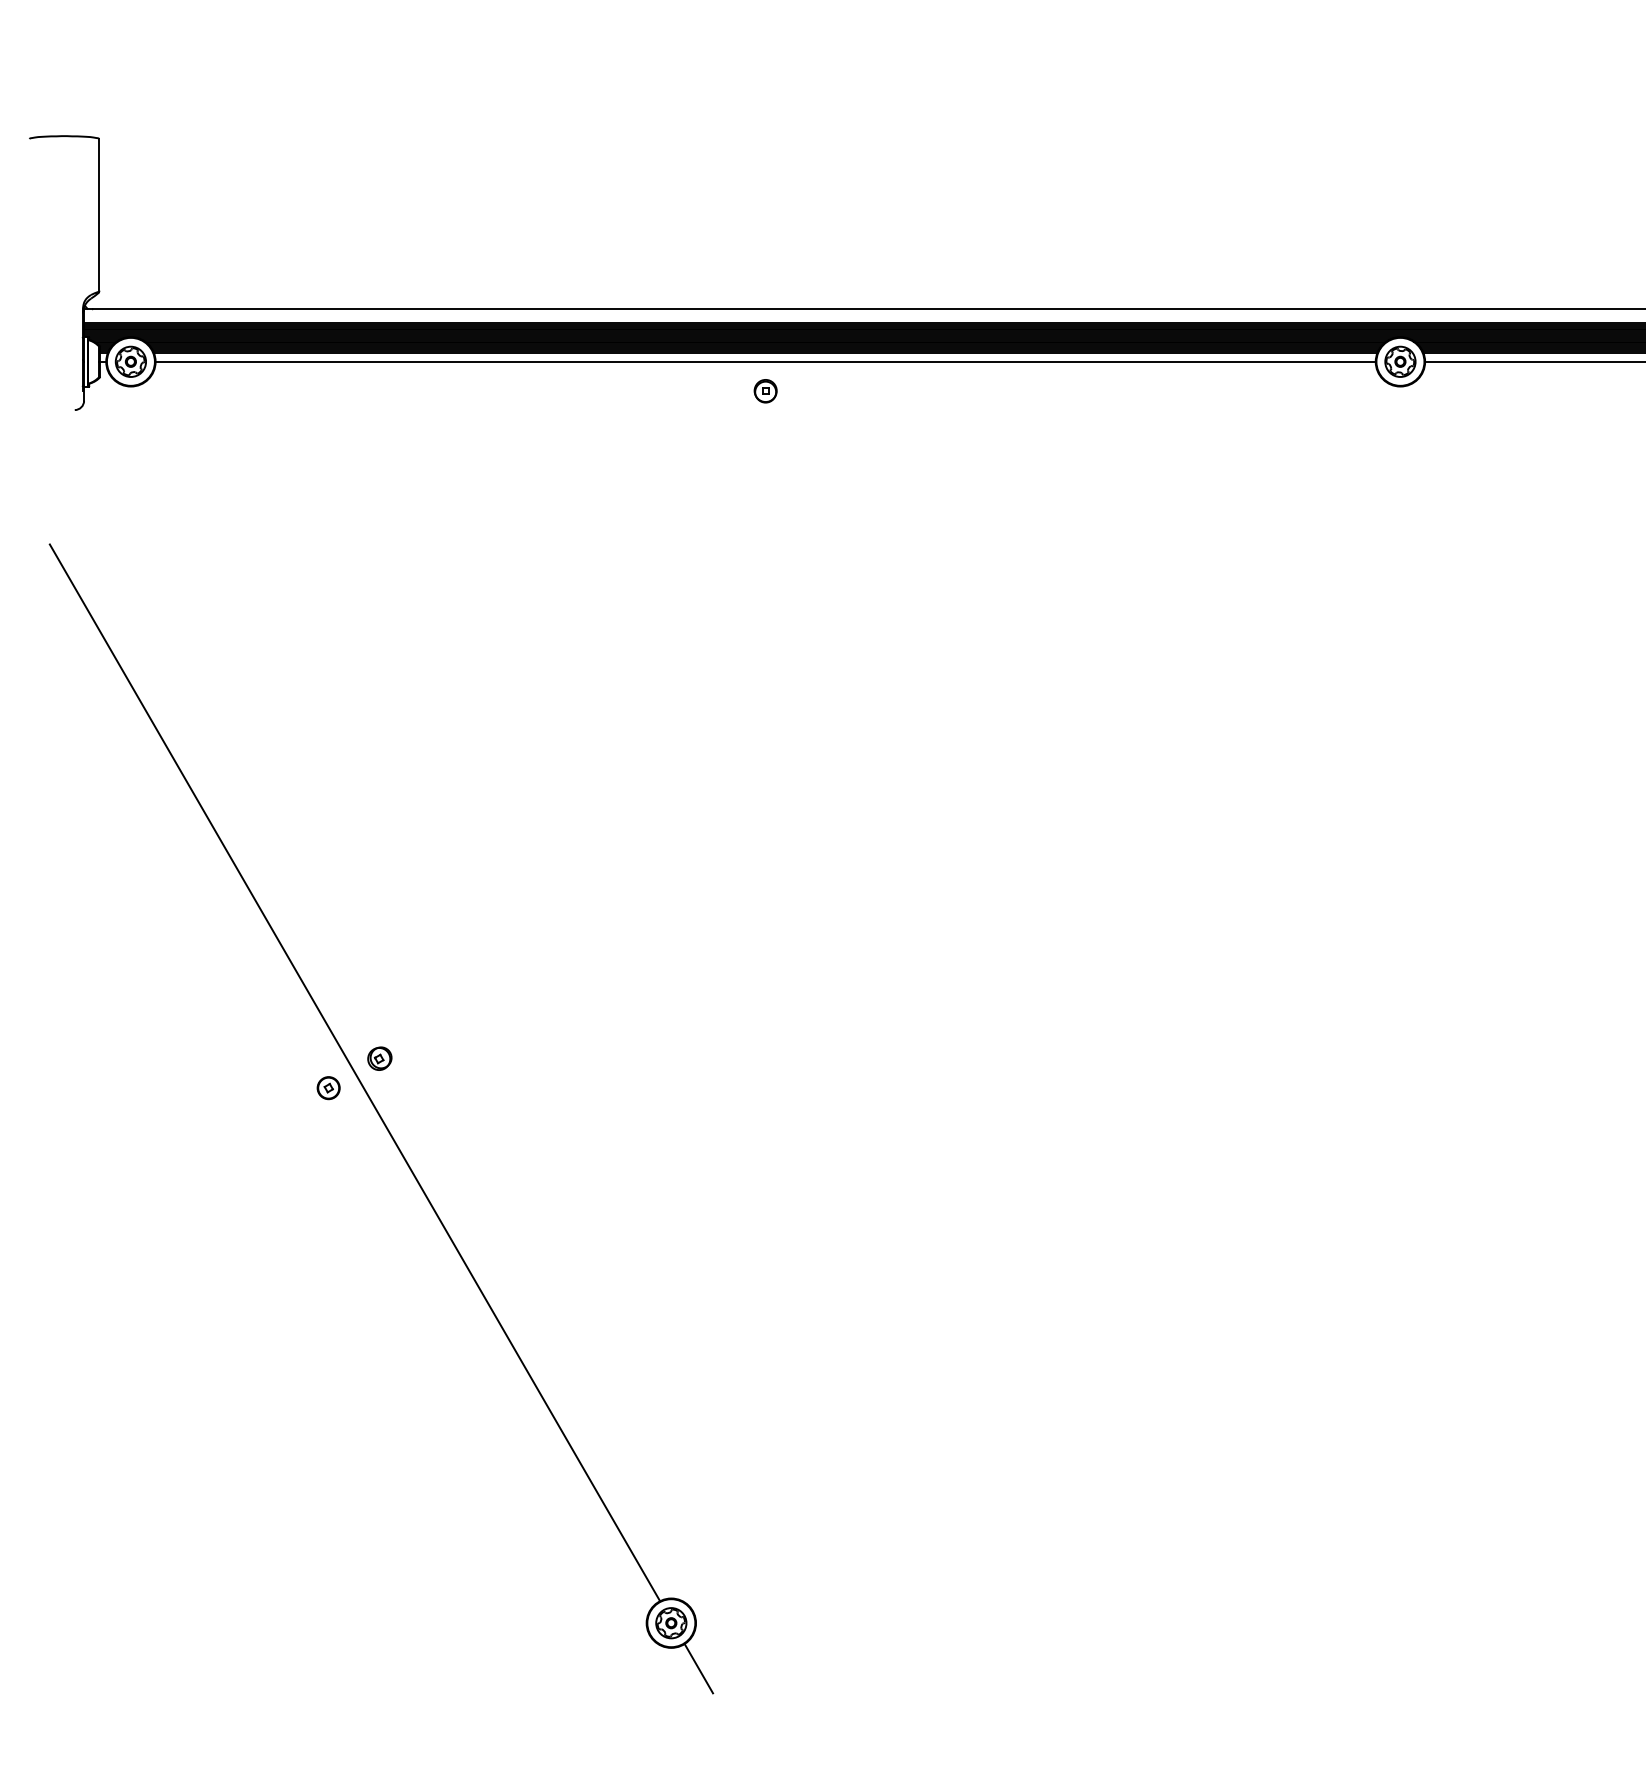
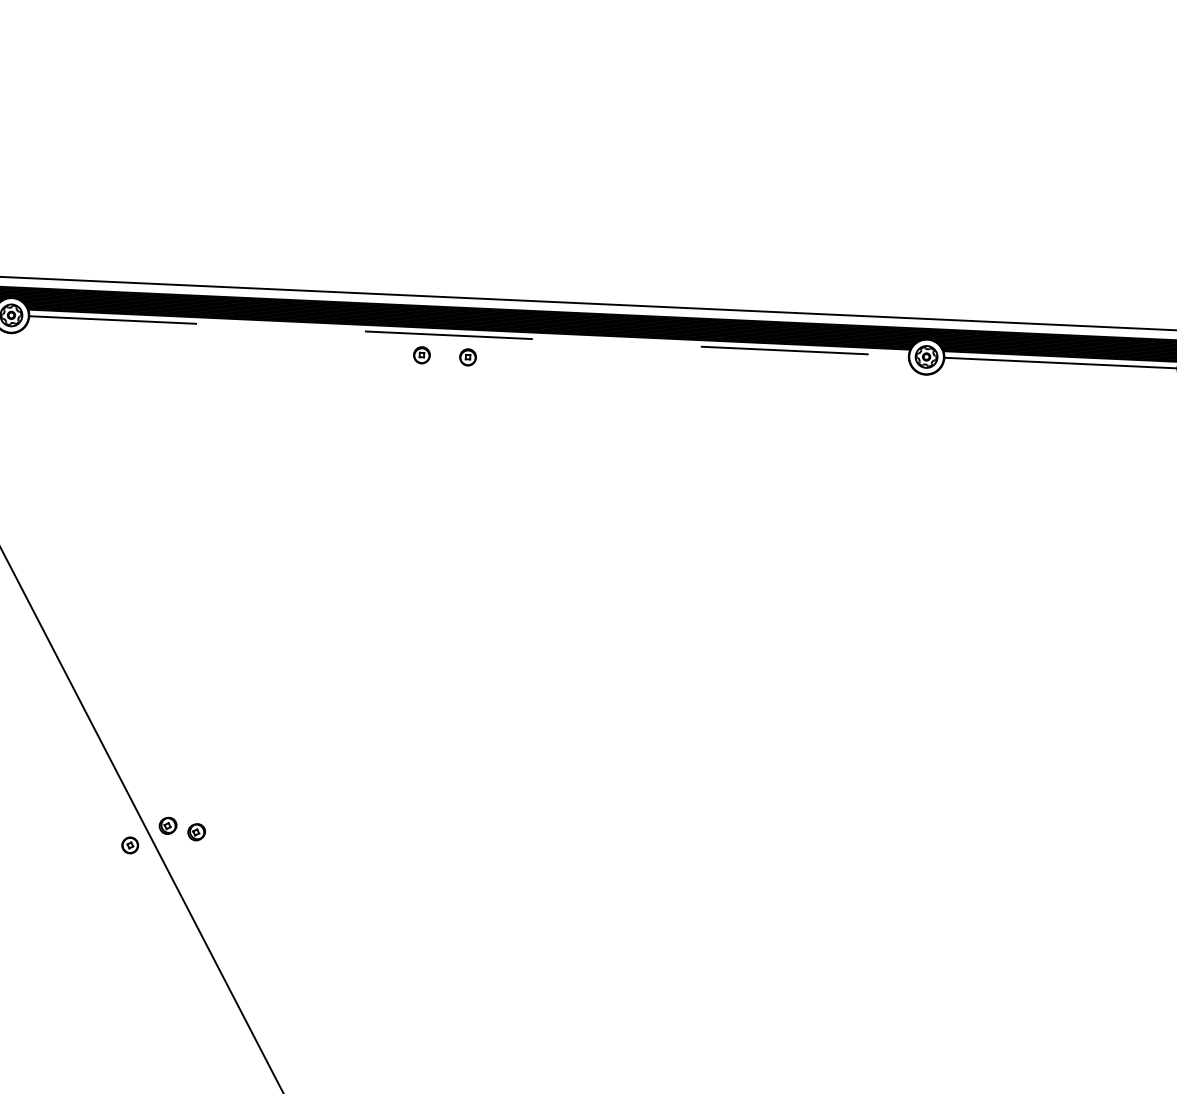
line: (766, 361) -> (469, 335), solid -> dashed
part: (701, 391) -> (421, 355), added
part: (419, 1065) -> (196, 832), added

